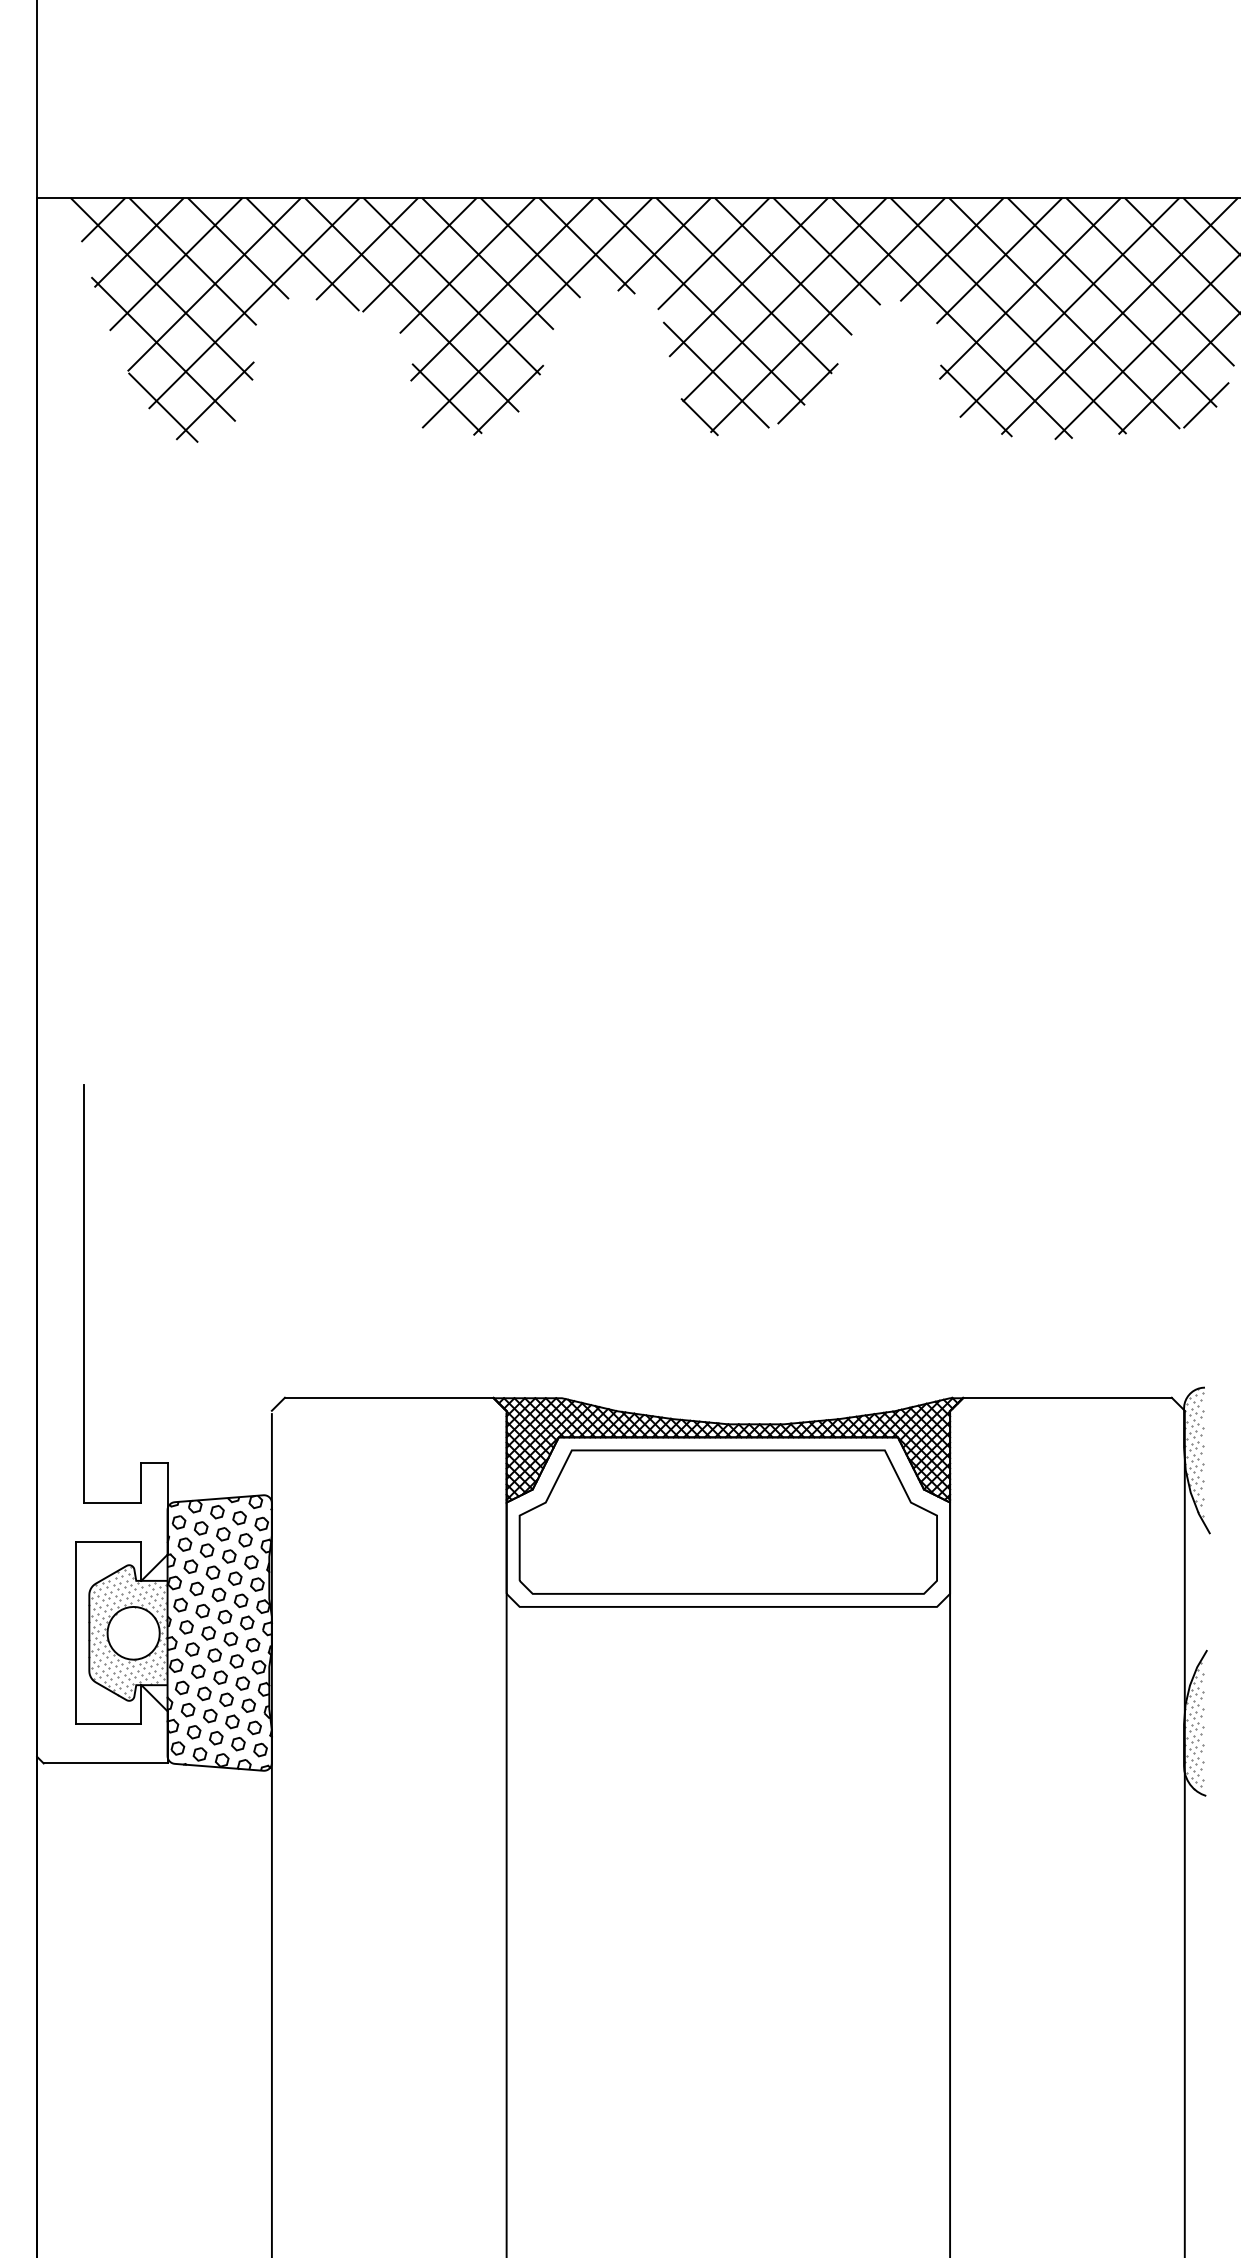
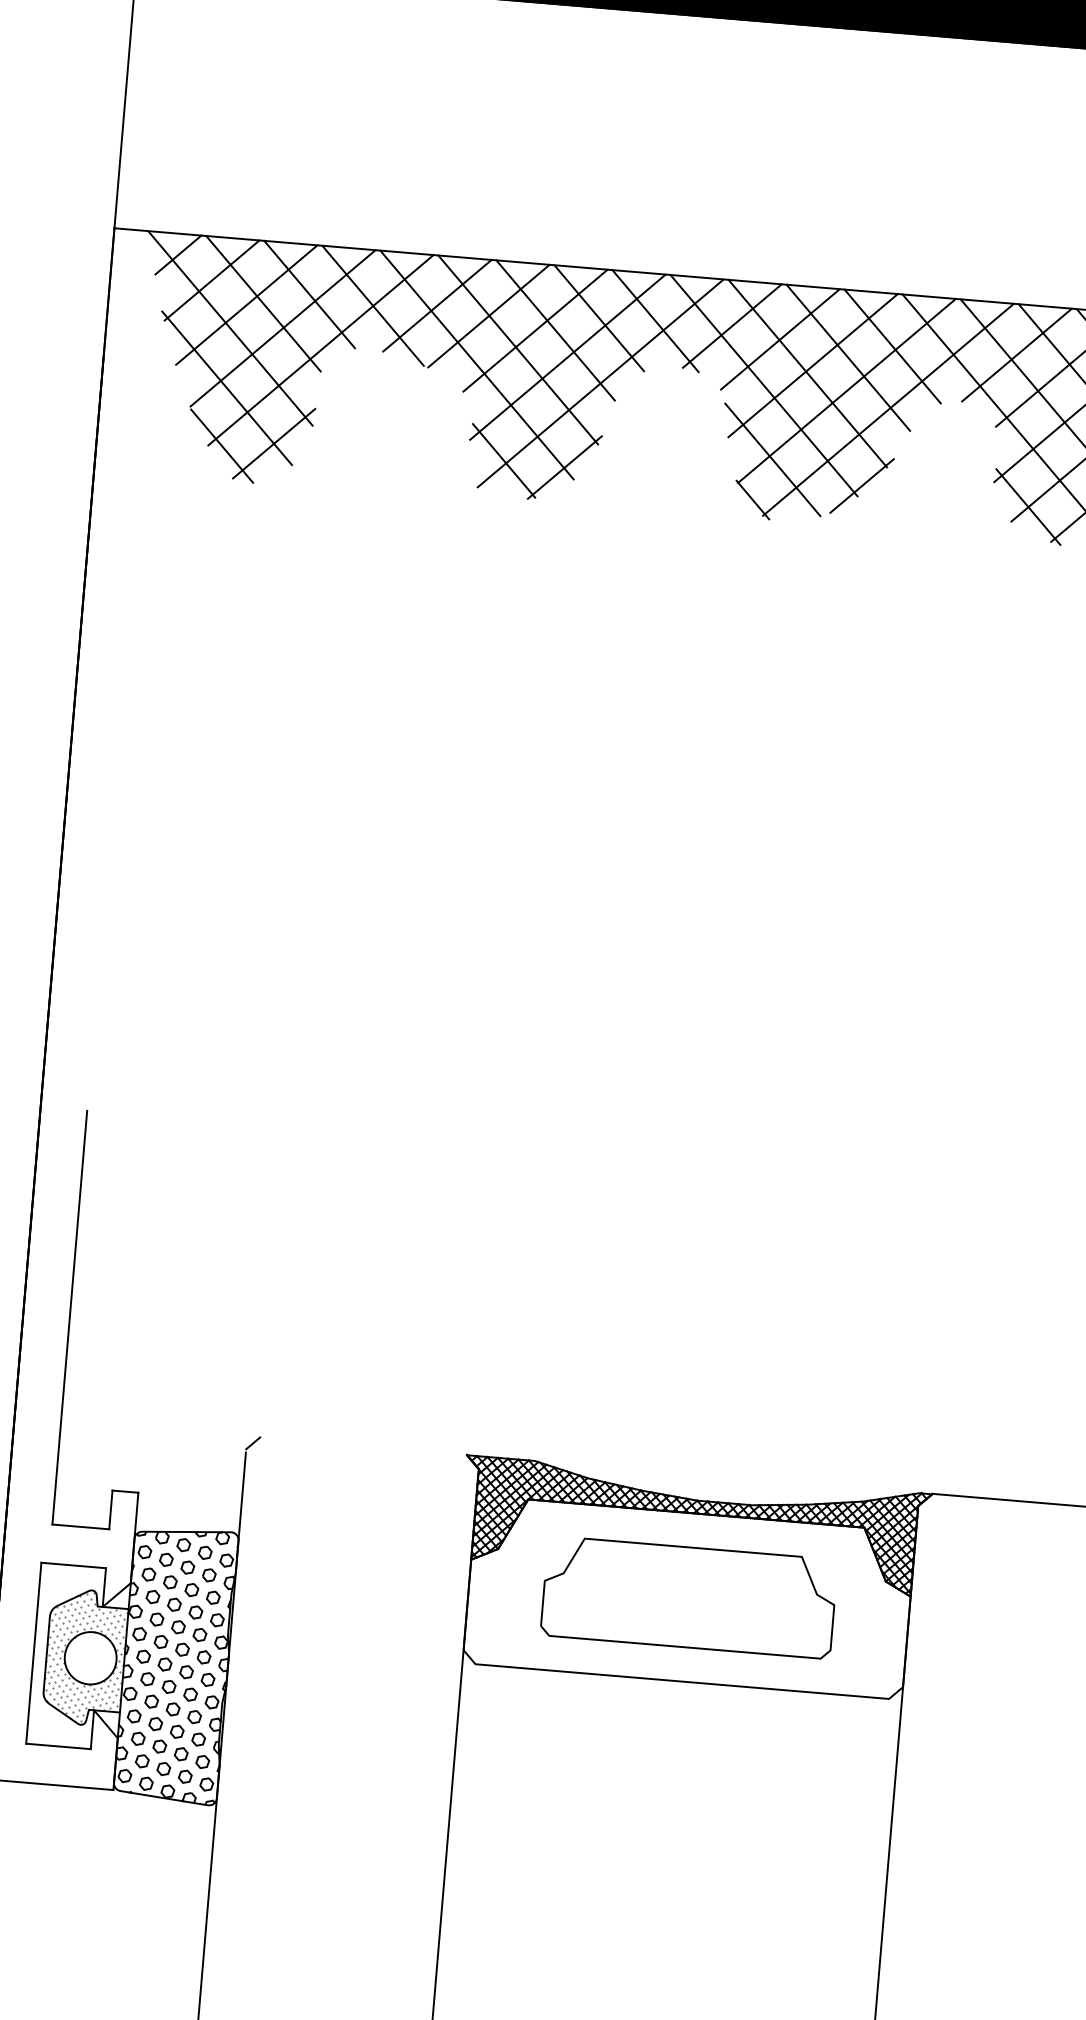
line: (388, 1397) -> (362, 1445), removed
part: (727, 1521) -> (688, 1596), size x0.7

